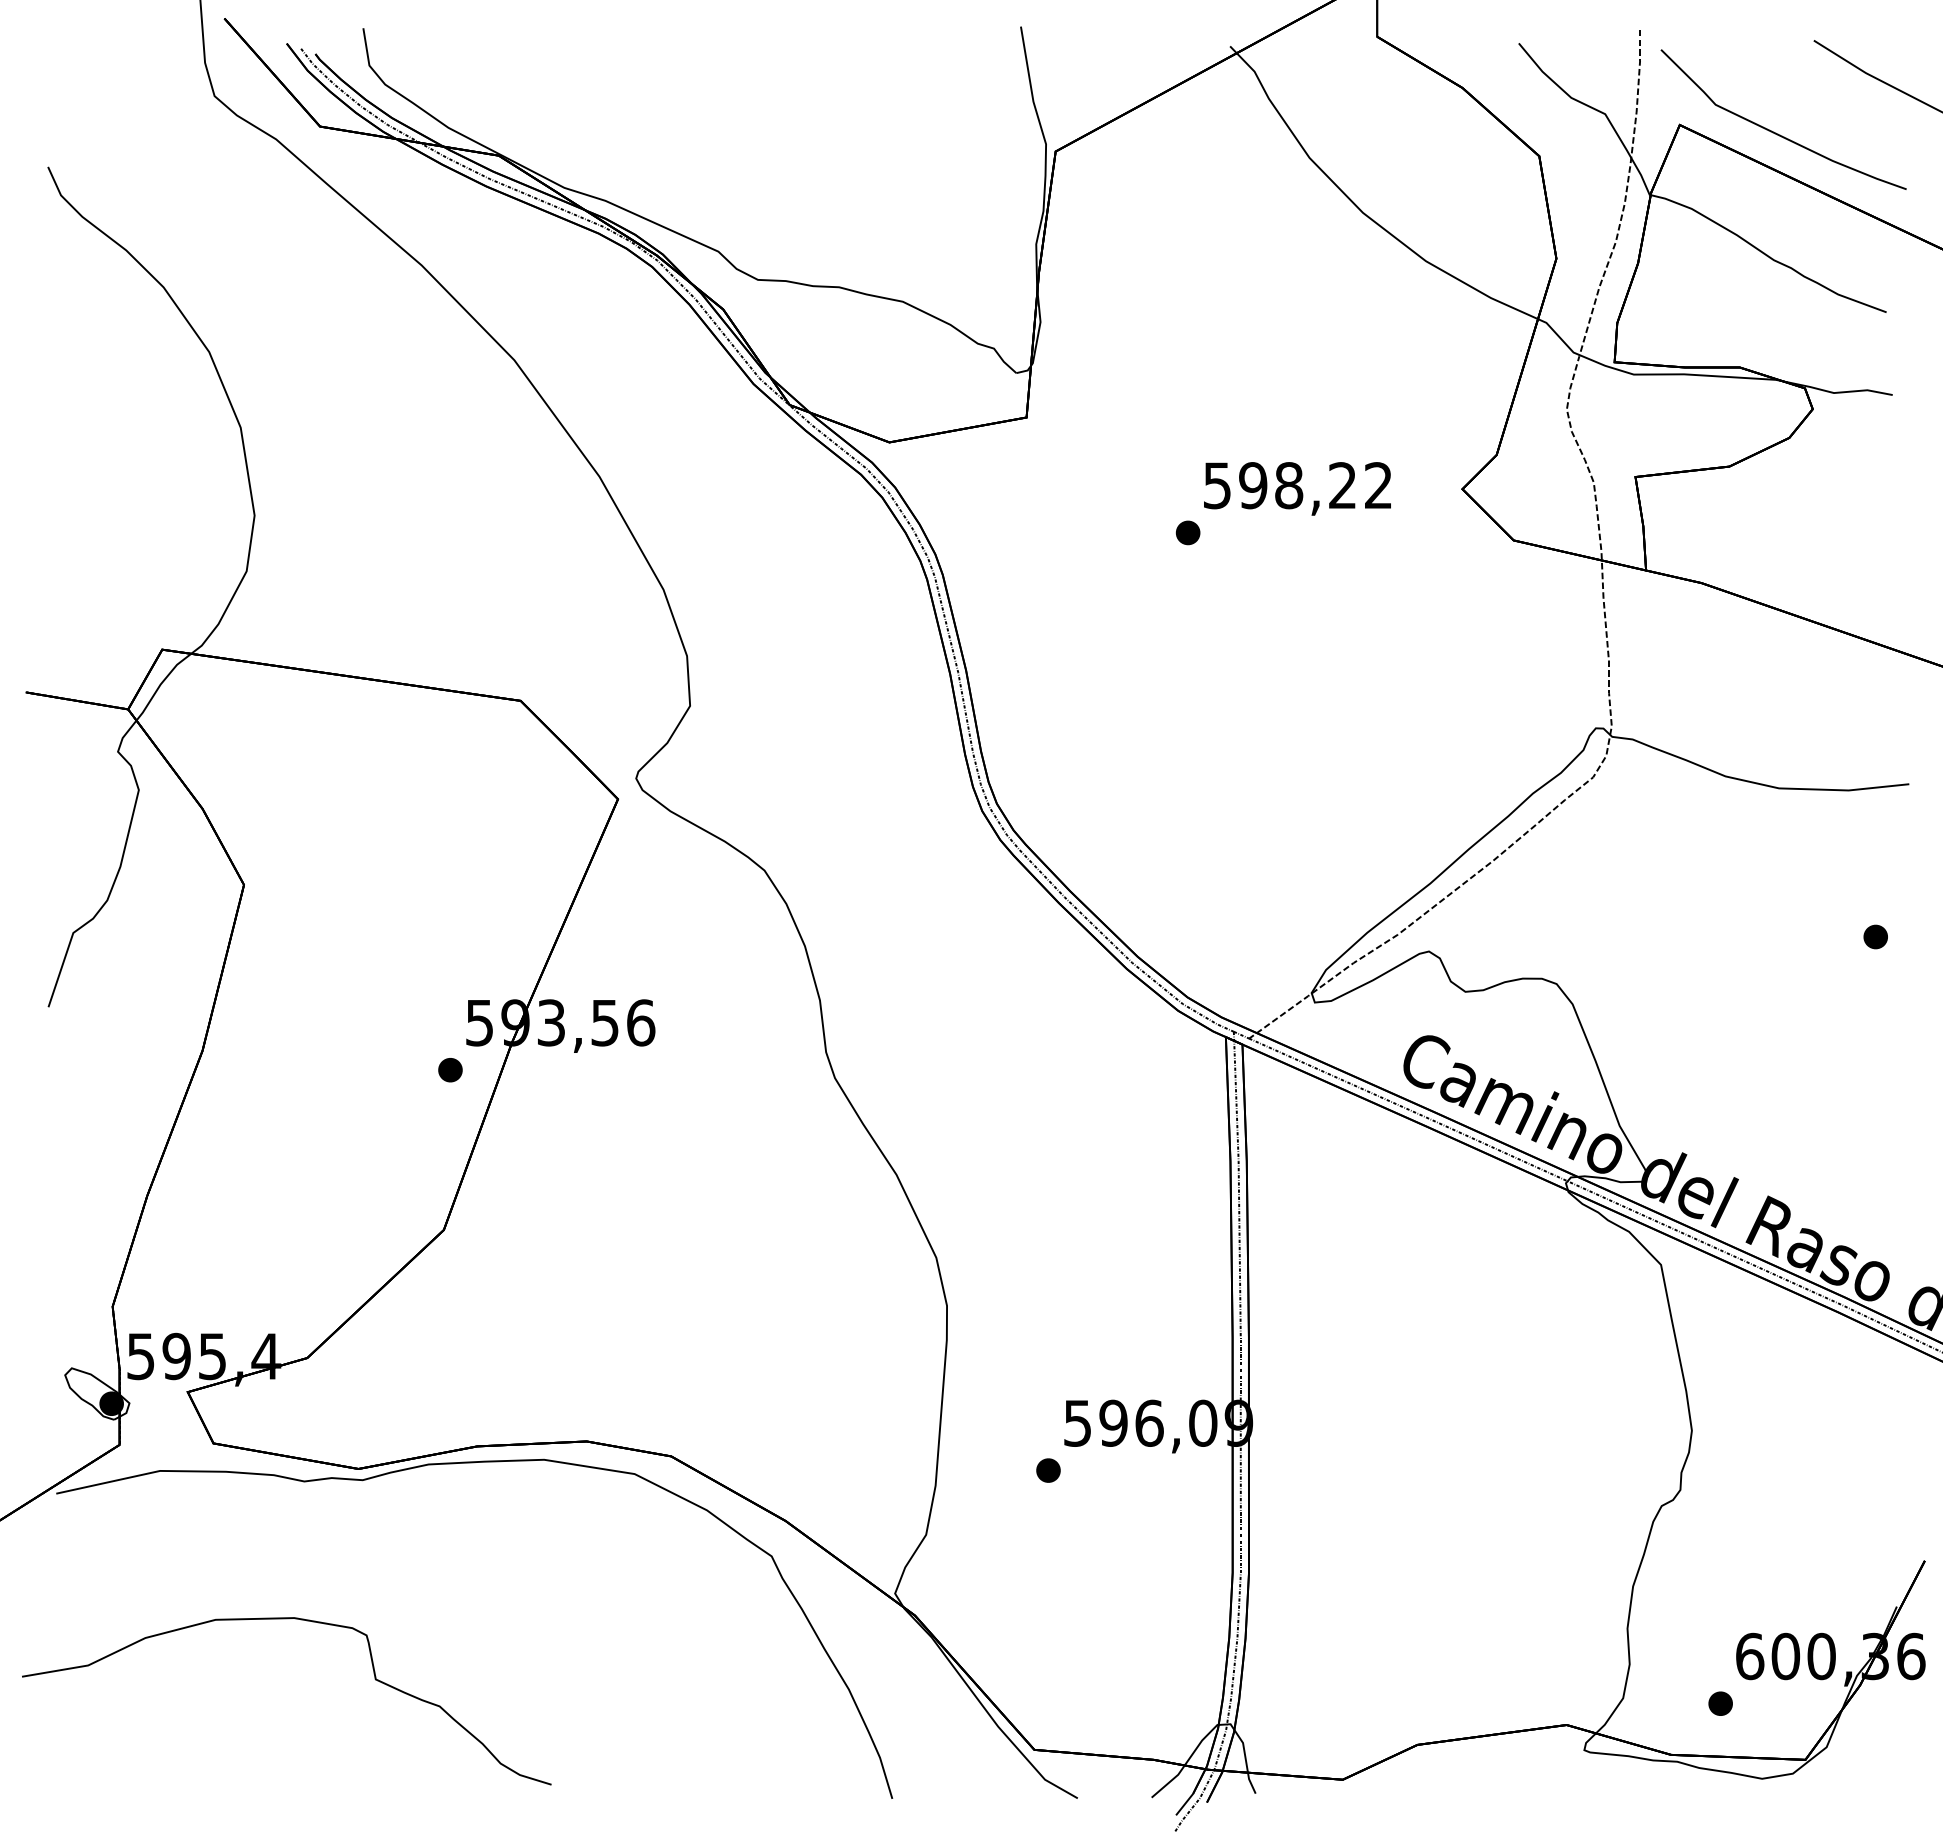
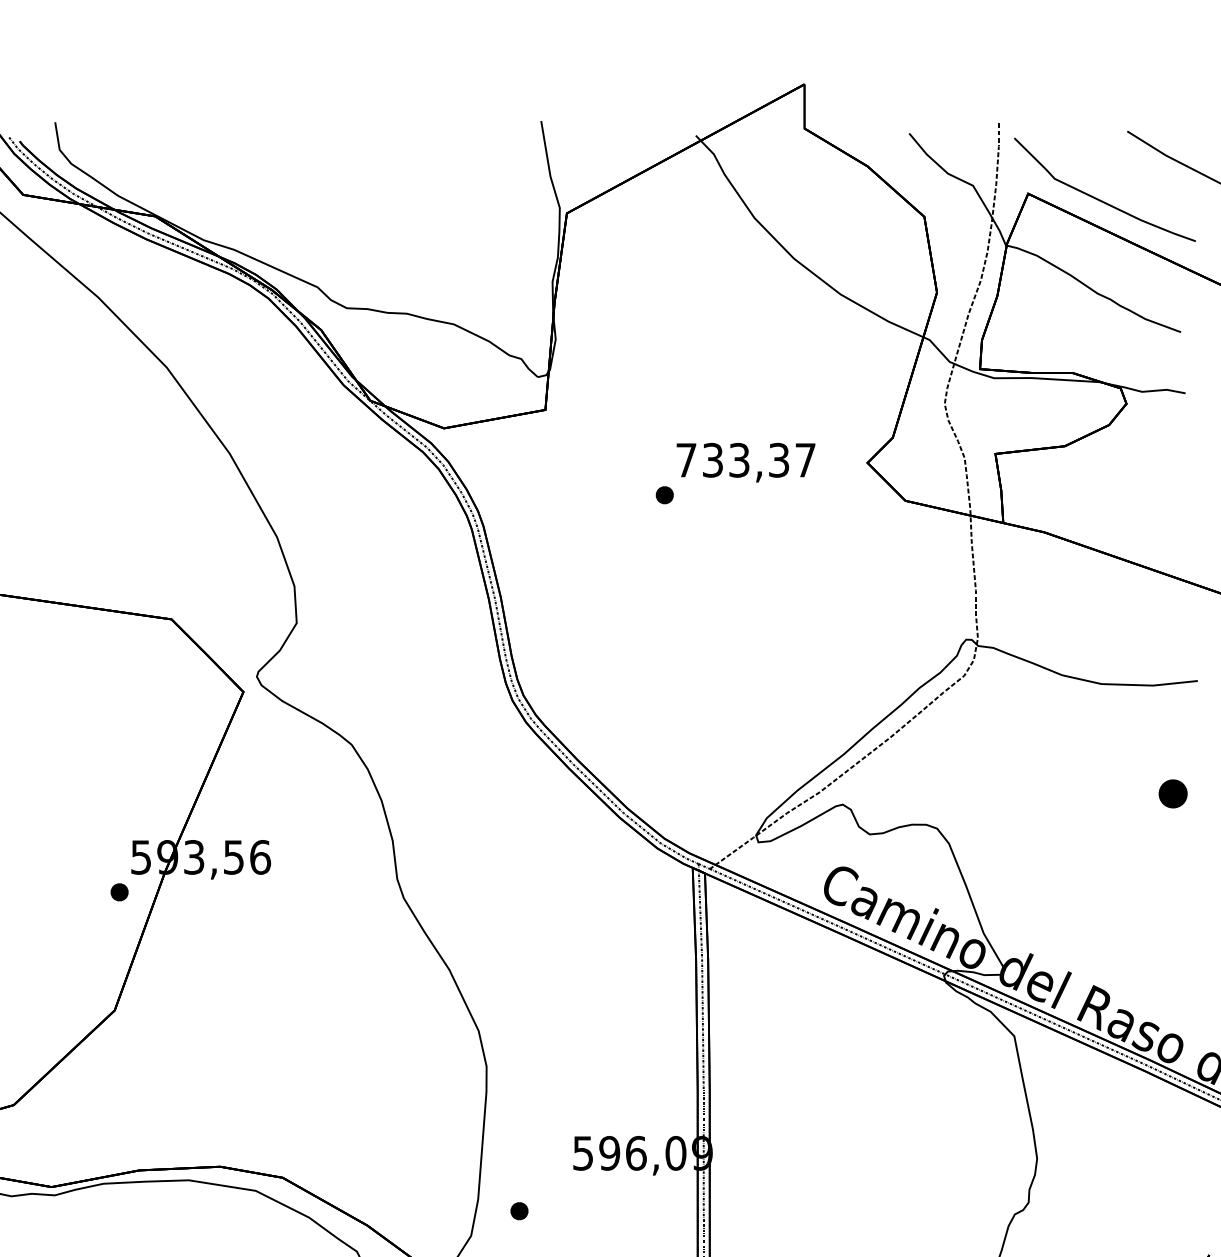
text: (1297, 485) -> (745, 460), 598,22 -> 733,37
part: (1875, 936) -> (1172, 793), size x1.6
part: (1048, 1470) -> (519, 1211), moved

